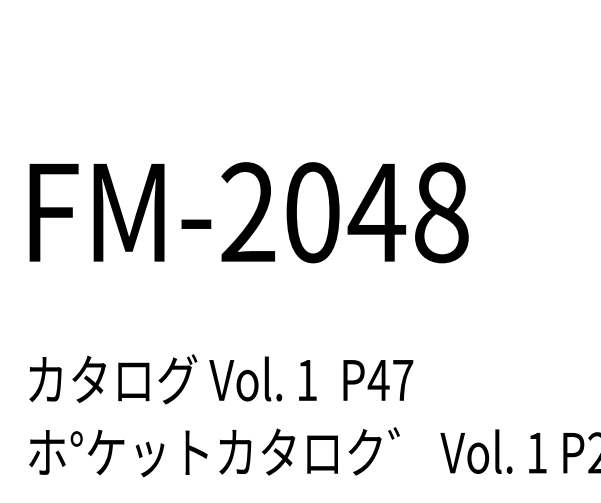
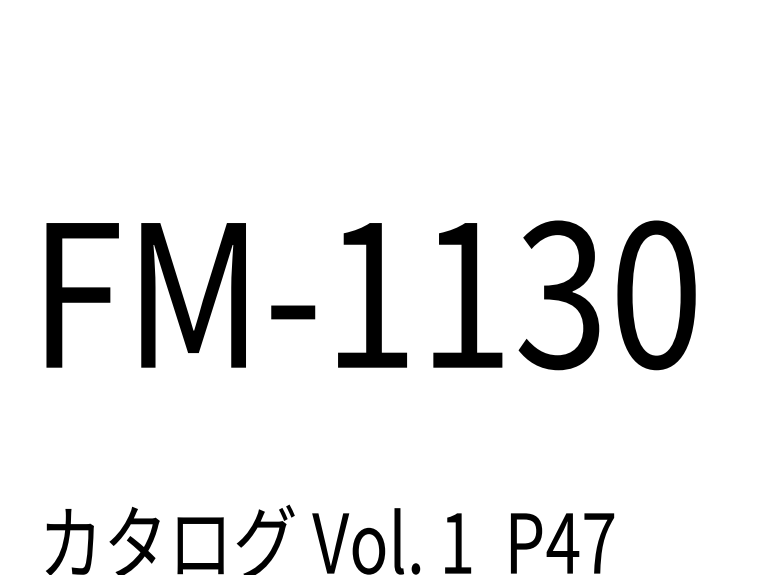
text: (344, 212) -> (512, 295), FM-2048 -> FM-1130

